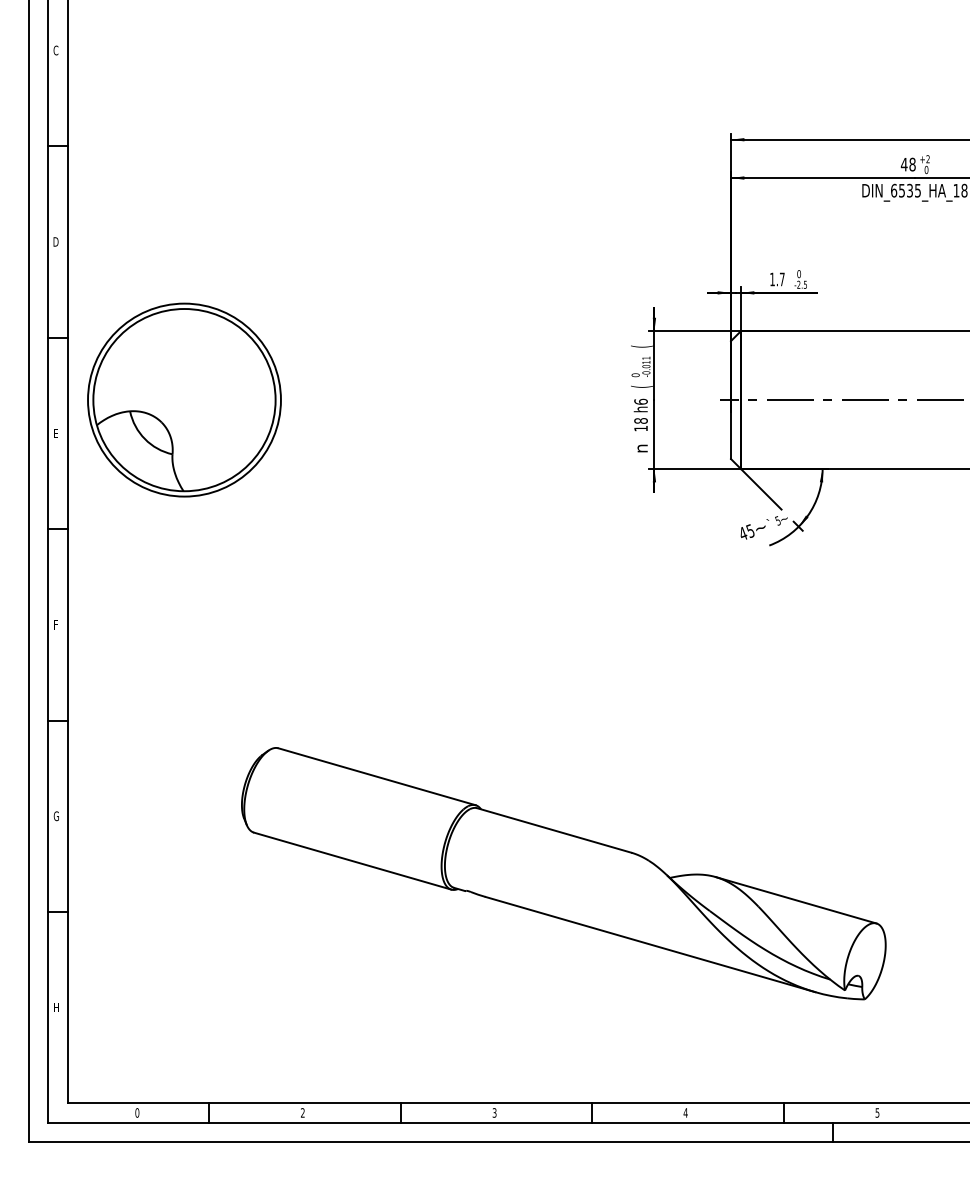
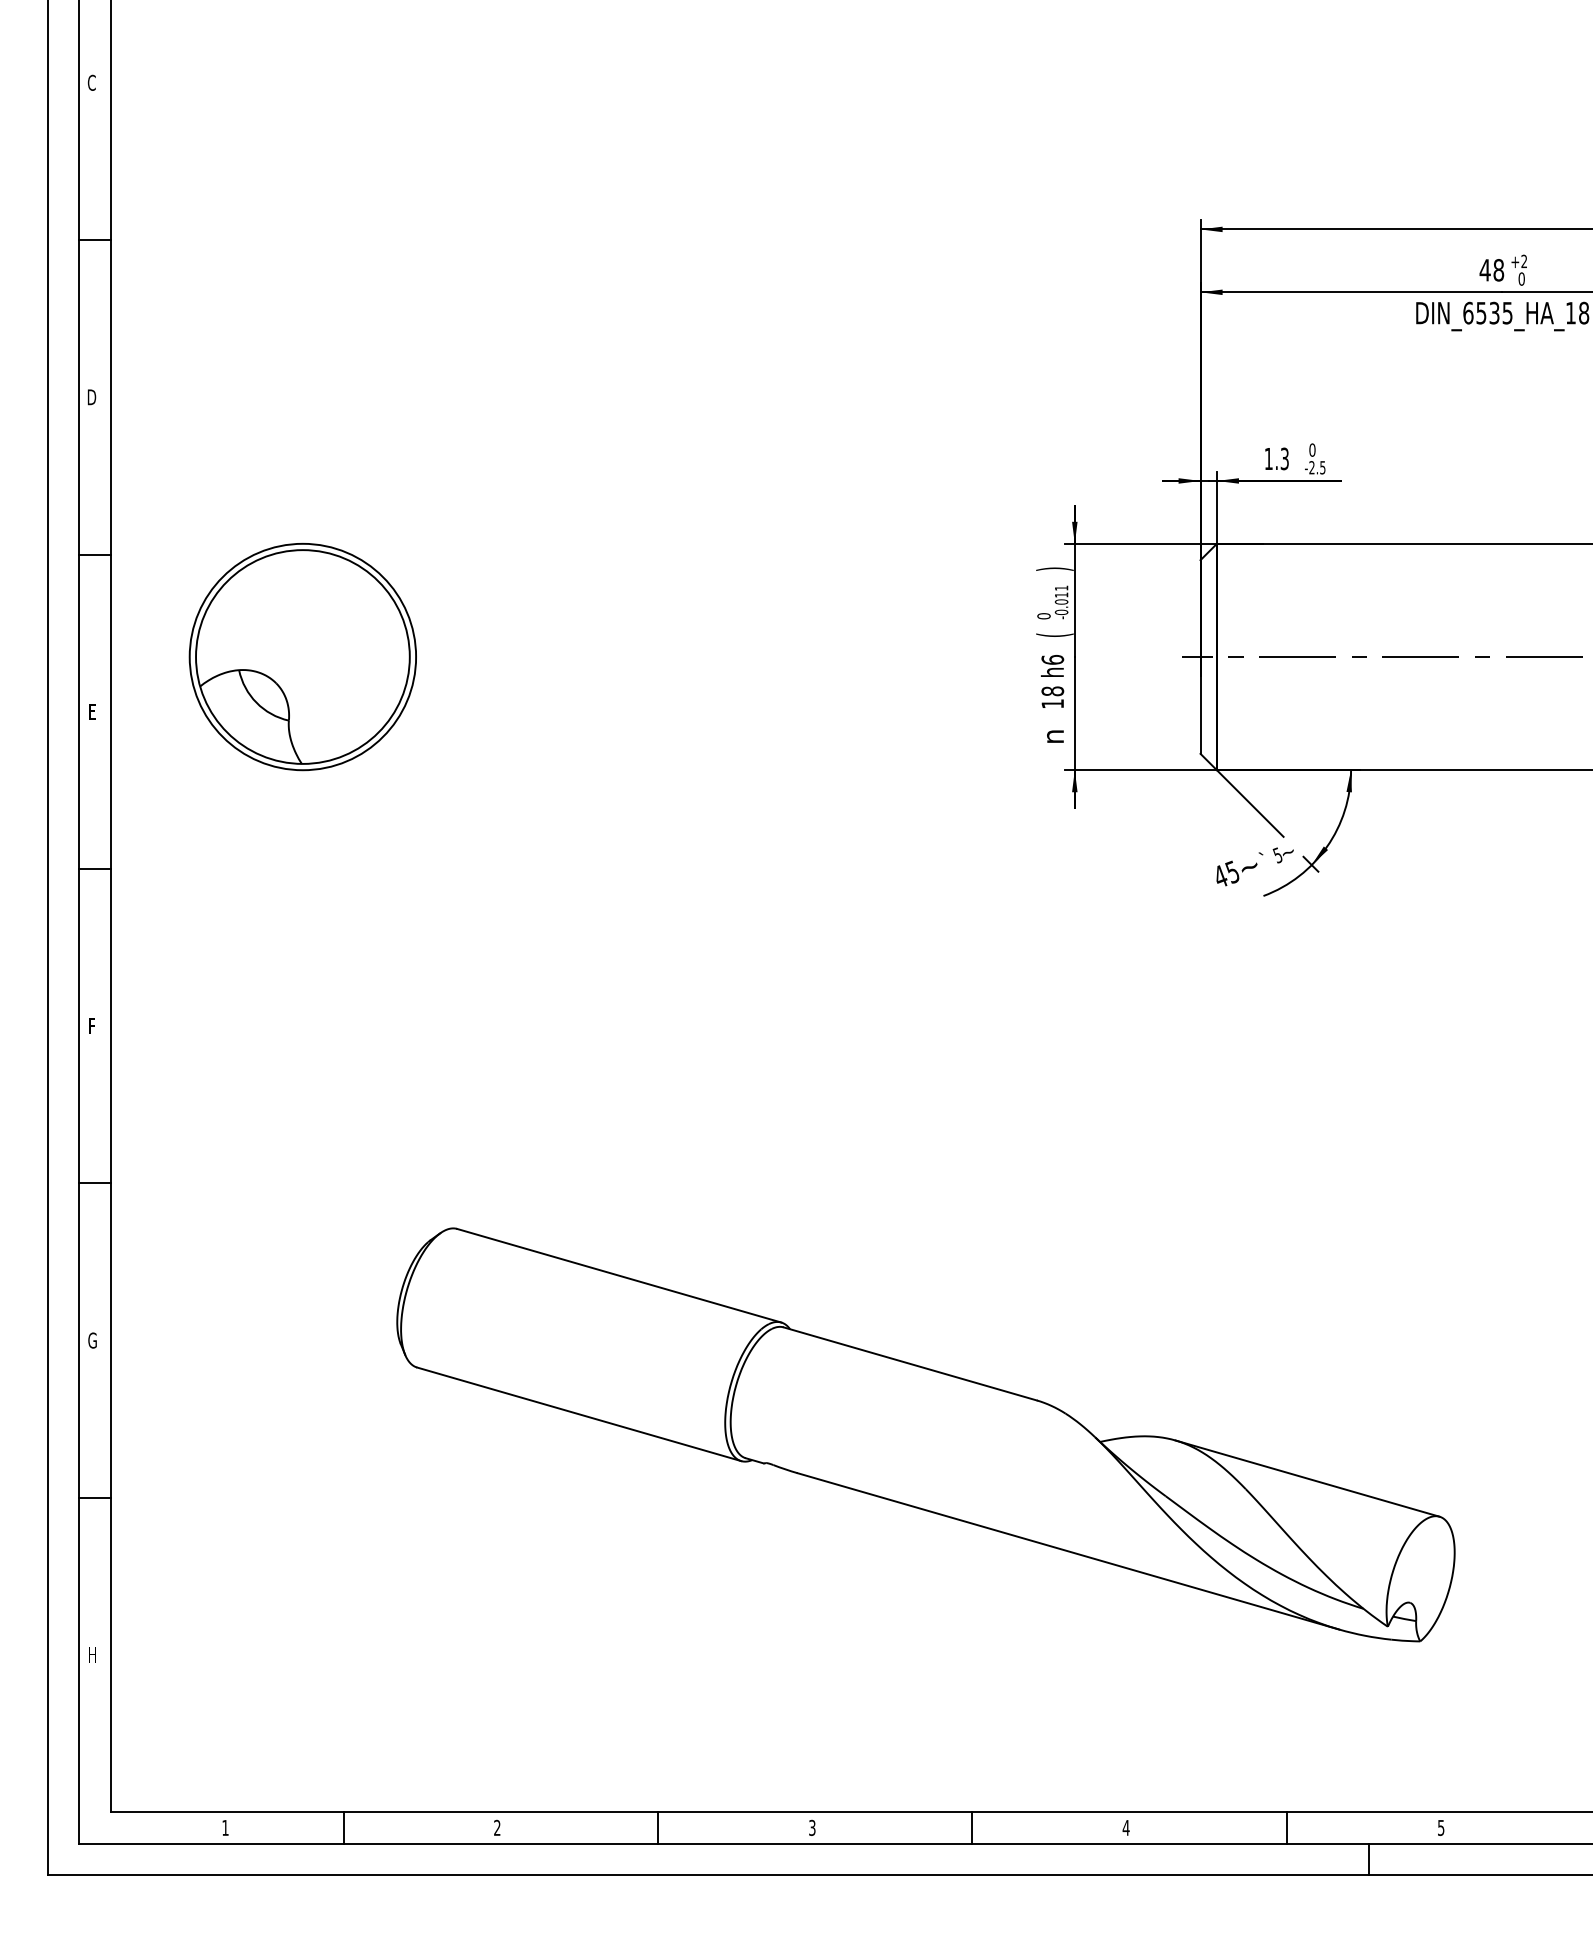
text: (781, 279) -> (1283, 458), 1.7 -> 1.3
text: (641, 346) -> (1053, 569), ( -> )
part: (184, 399) -> (302, 656), size x0.71
text: (137, 1112) -> (225, 1827), 0 -> 1

